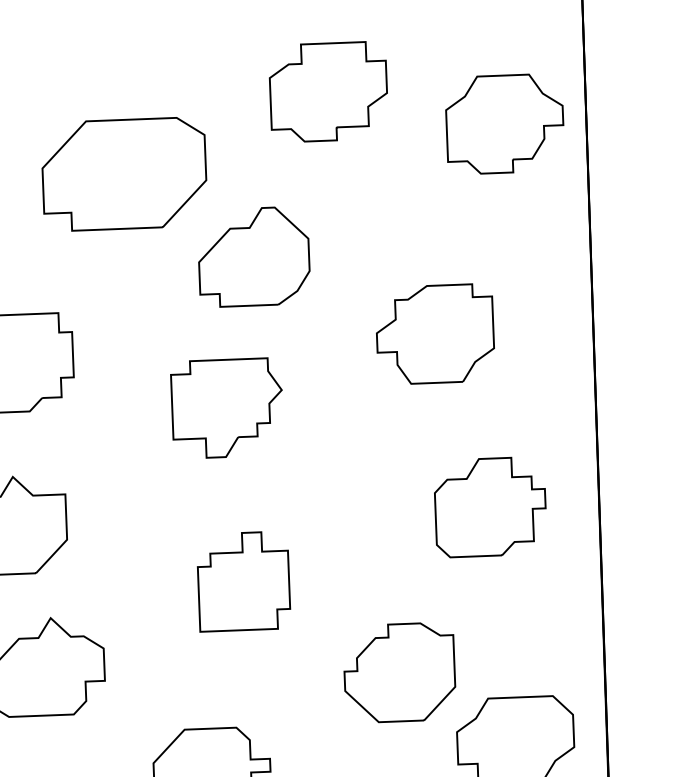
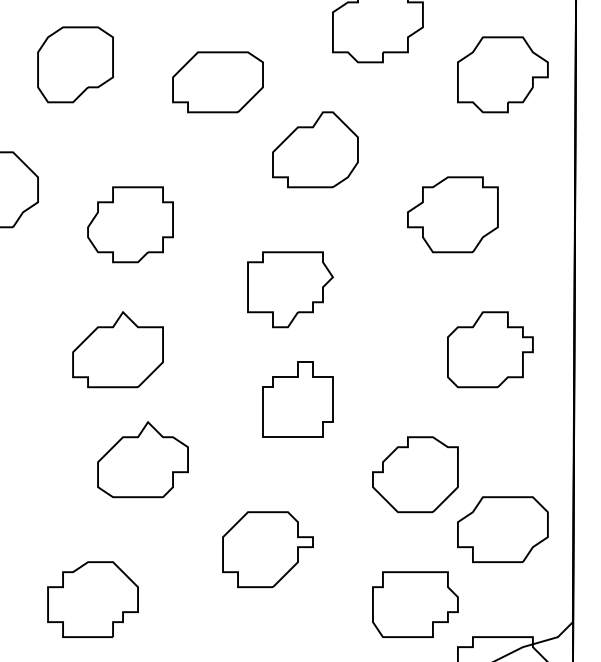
part: (504, 123) -> (502, 74), moved
part: (123, 174) -> (217, 82), size x0.71
part: (227, 408) -> (290, 289), moved

